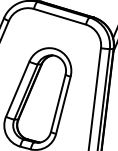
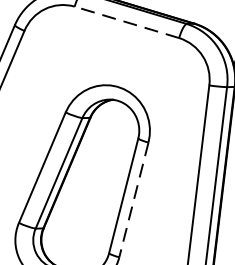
line: (59, 16) -> (126, 21), solid -> dashed
line: (63, 105) -> (134, 200), solid -> dashed

